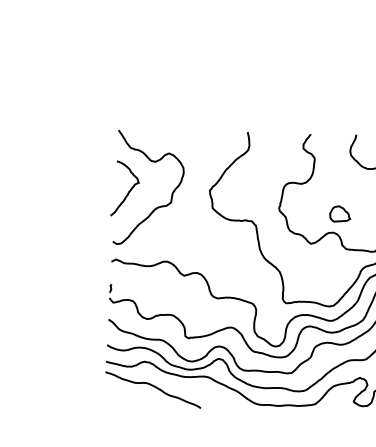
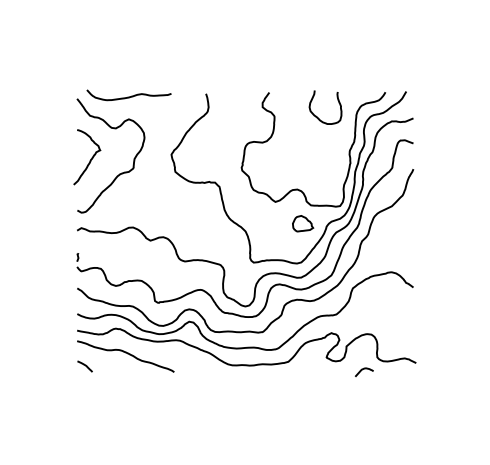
curve: (170, 130) -> (128, 96), added
part: (340, 213) -> (303, 223), moved
curve: (111, 396) -> (84, 365), added

